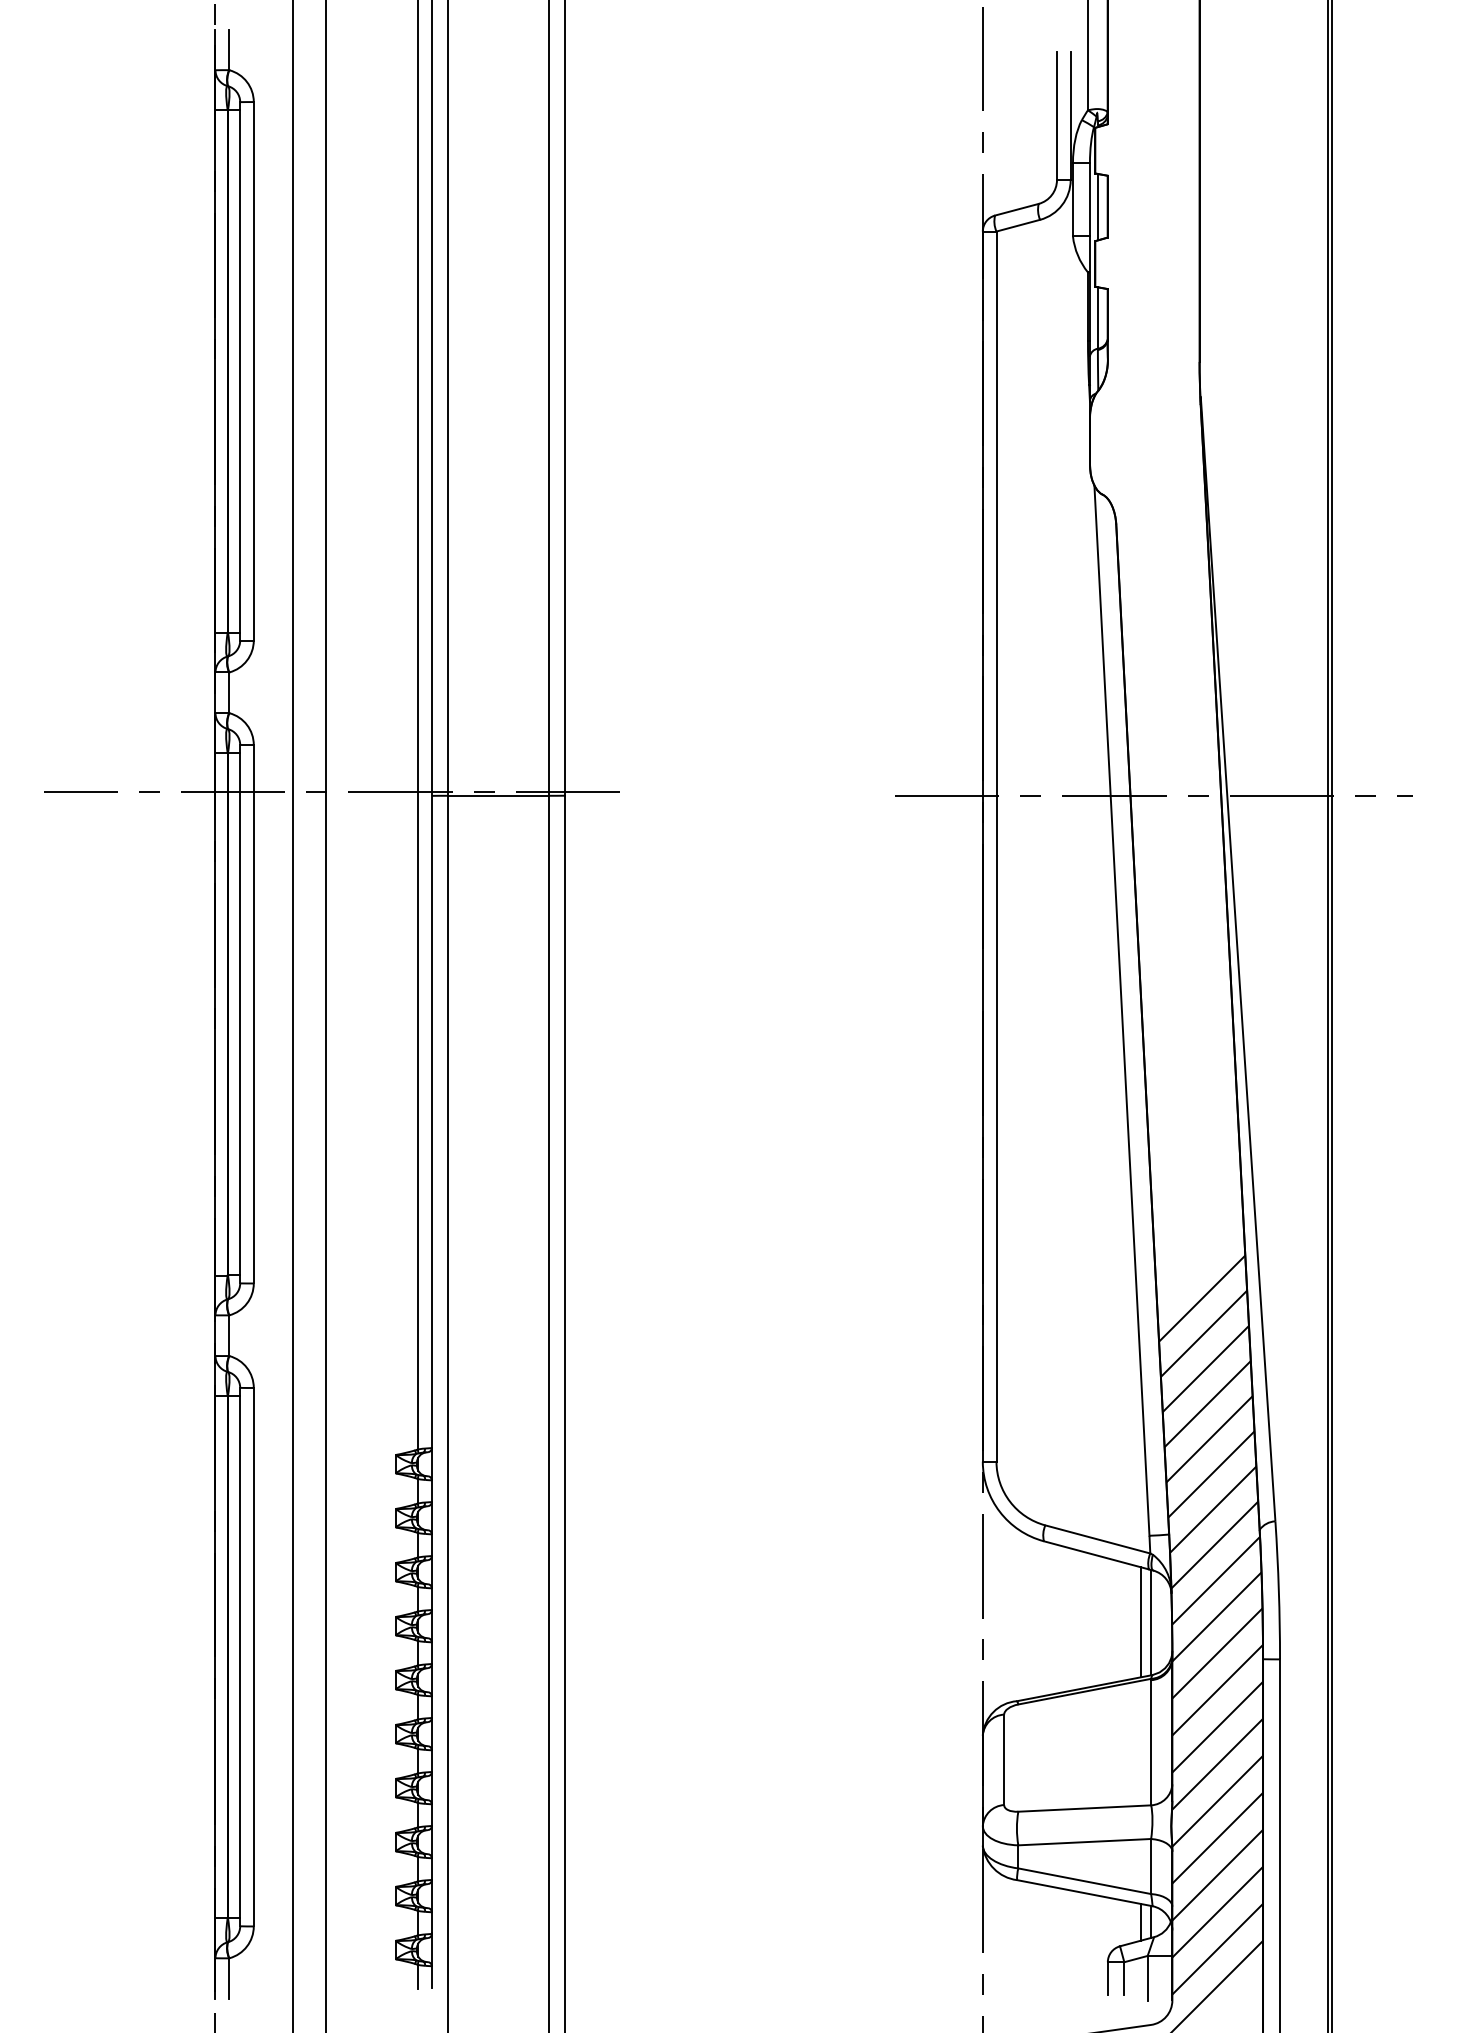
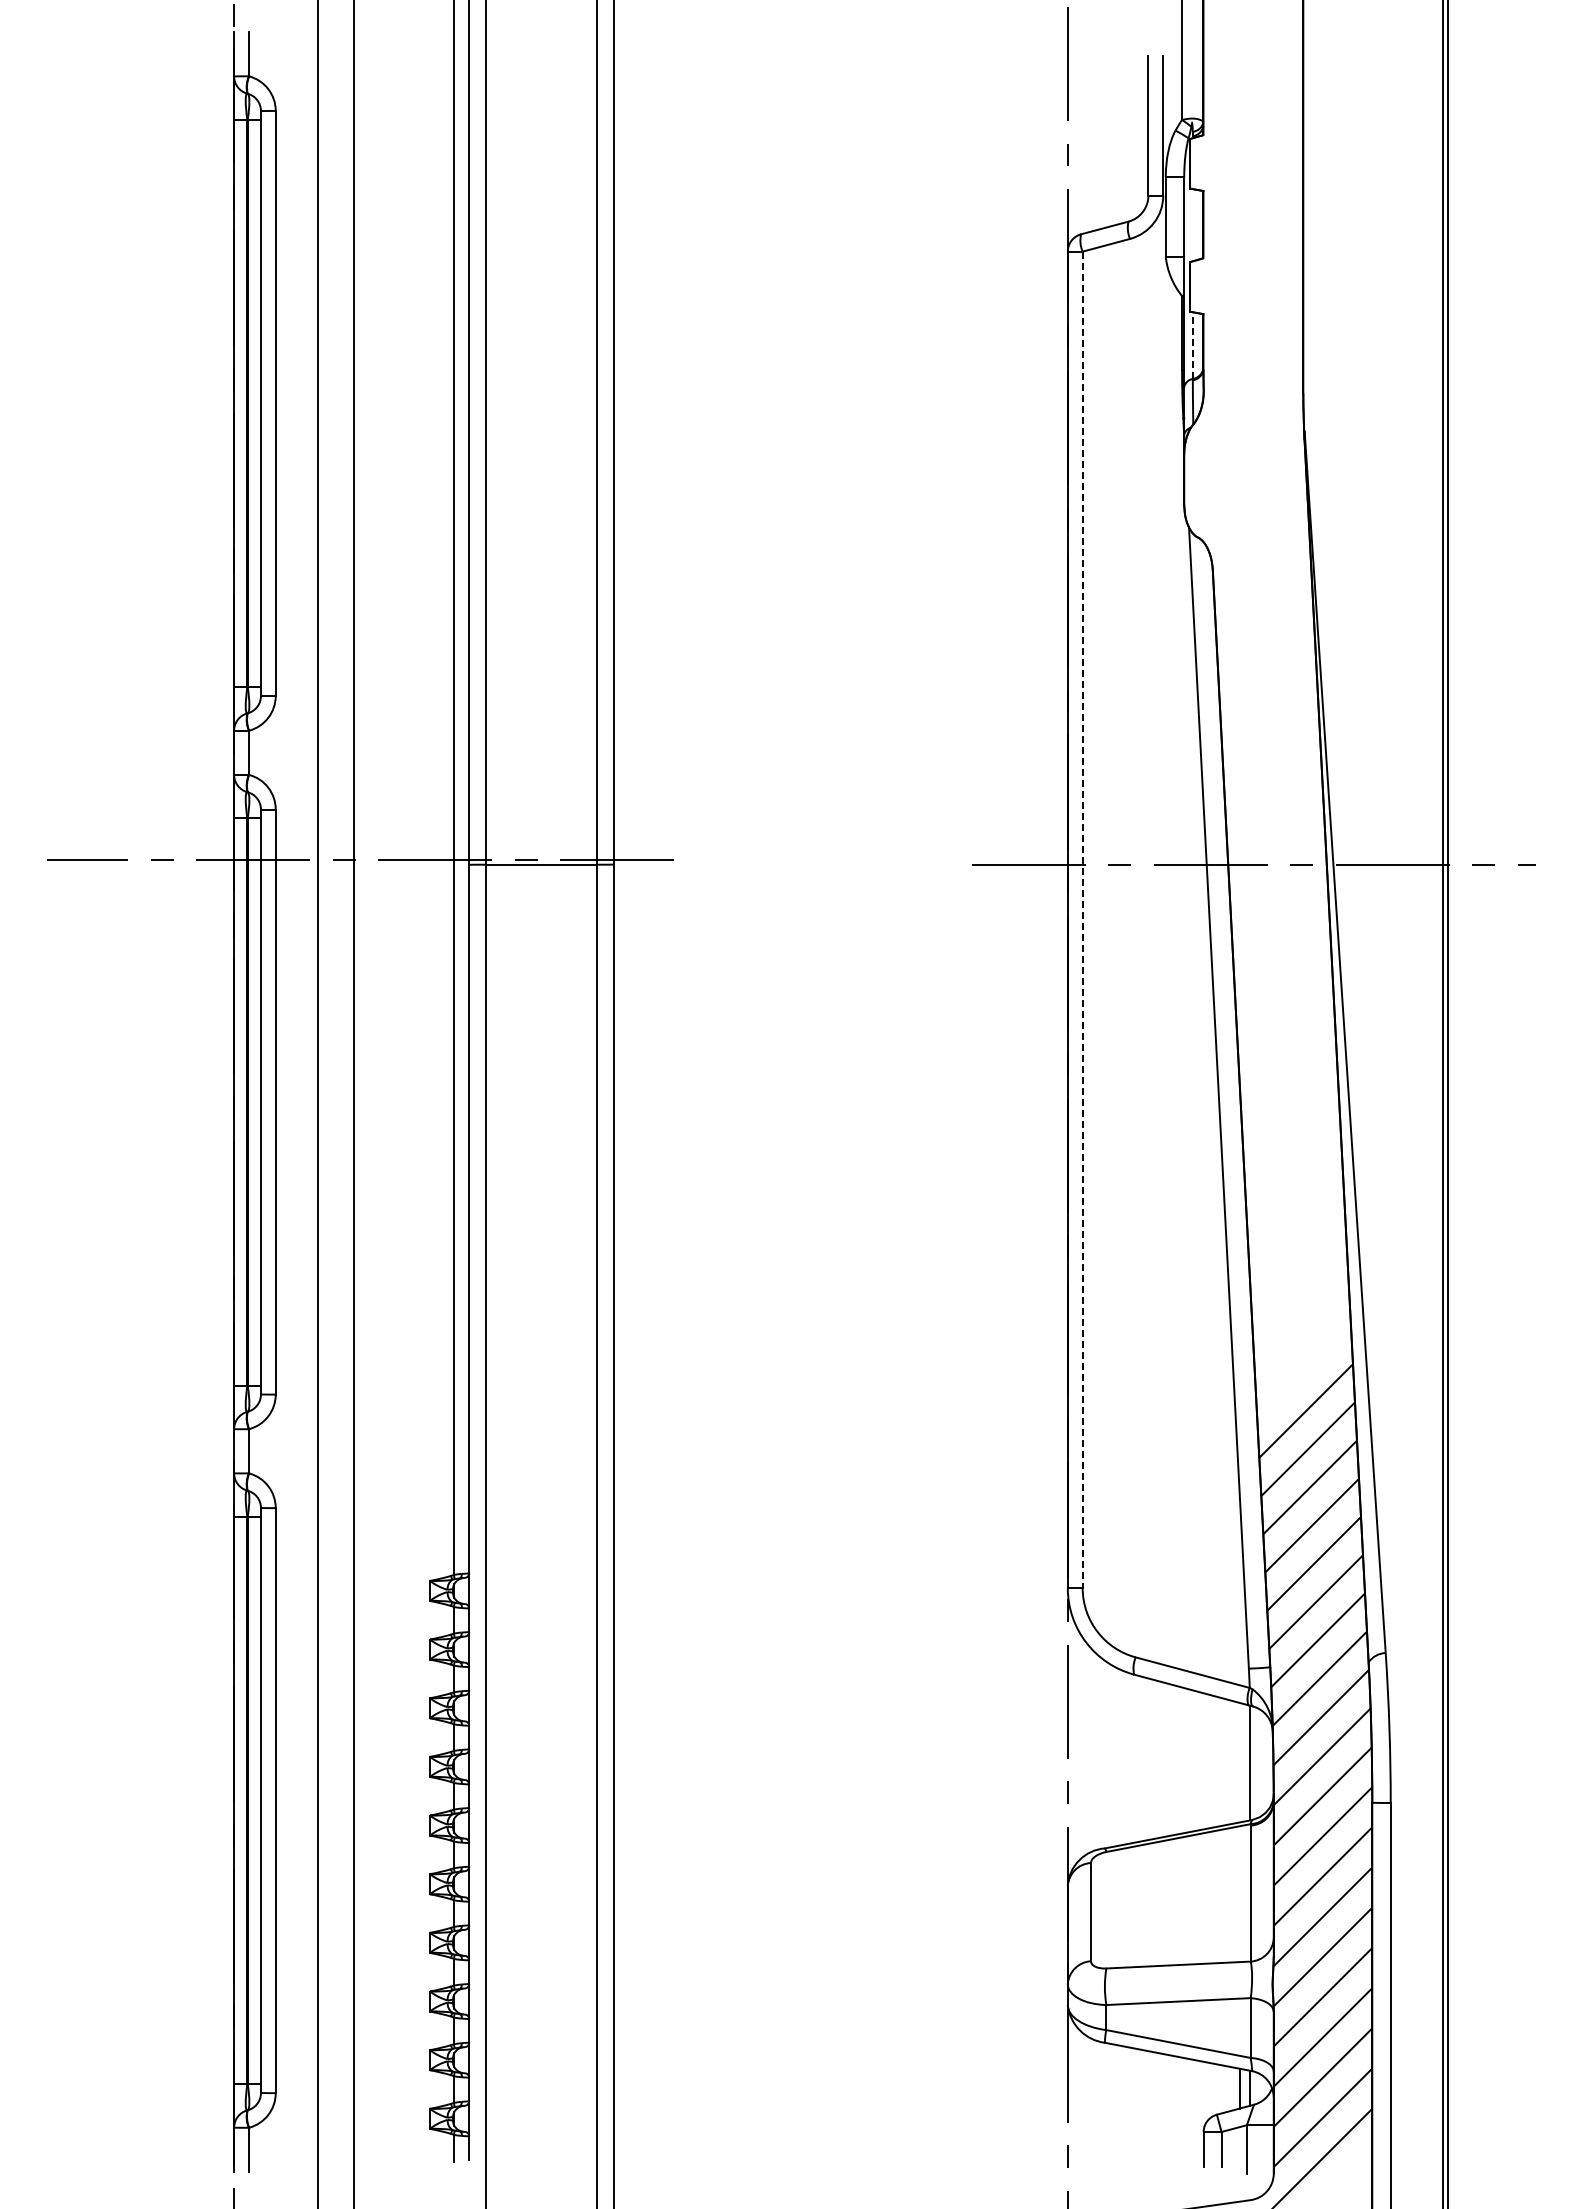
line: (1097, 207) -> (1192, 225), removed
line: (1097, 317) -> (1192, 345), solid -> dashed
line: (996, 847) -> (1082, 920), solid -> dashed
line: (1140, 1622) -> (1239, 1762), removed

